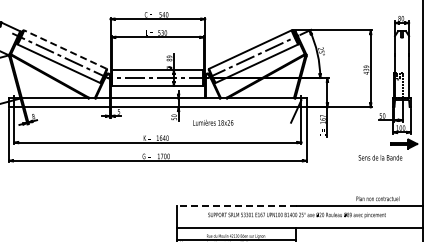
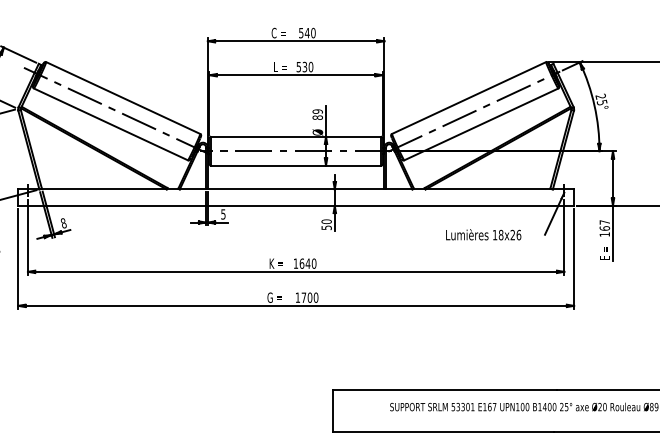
line: (64, 49) -> (121, 97), dashed -> solid
text: (213, 122) -> (484, 234), moved
line: (237, 205) -> (444, 389), dashed -> solid

